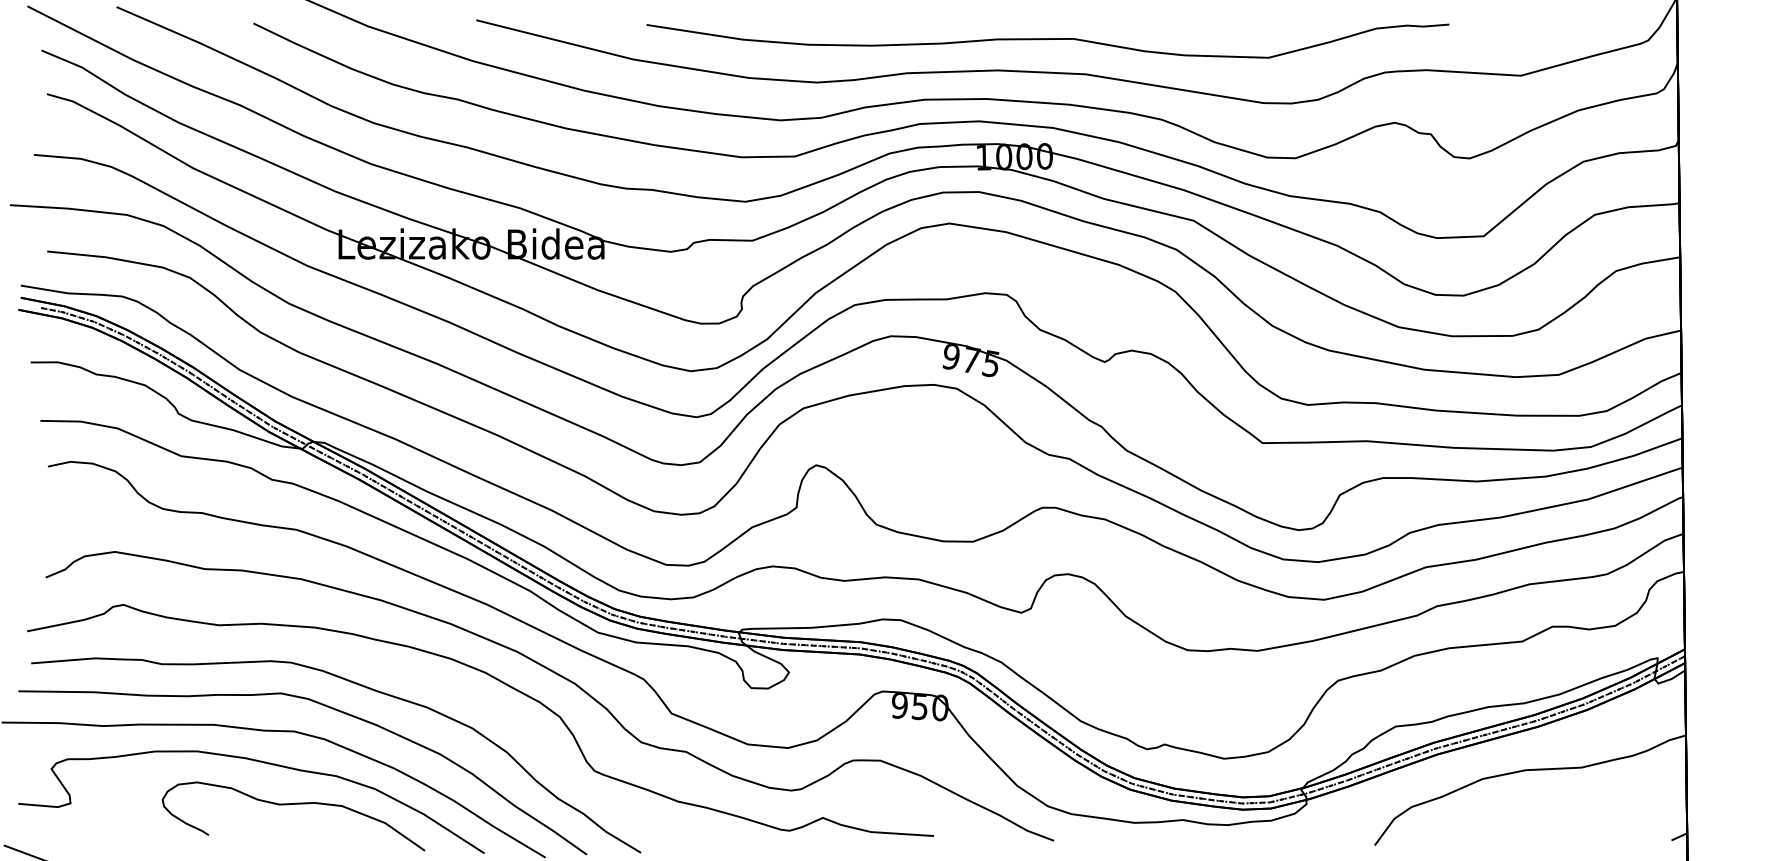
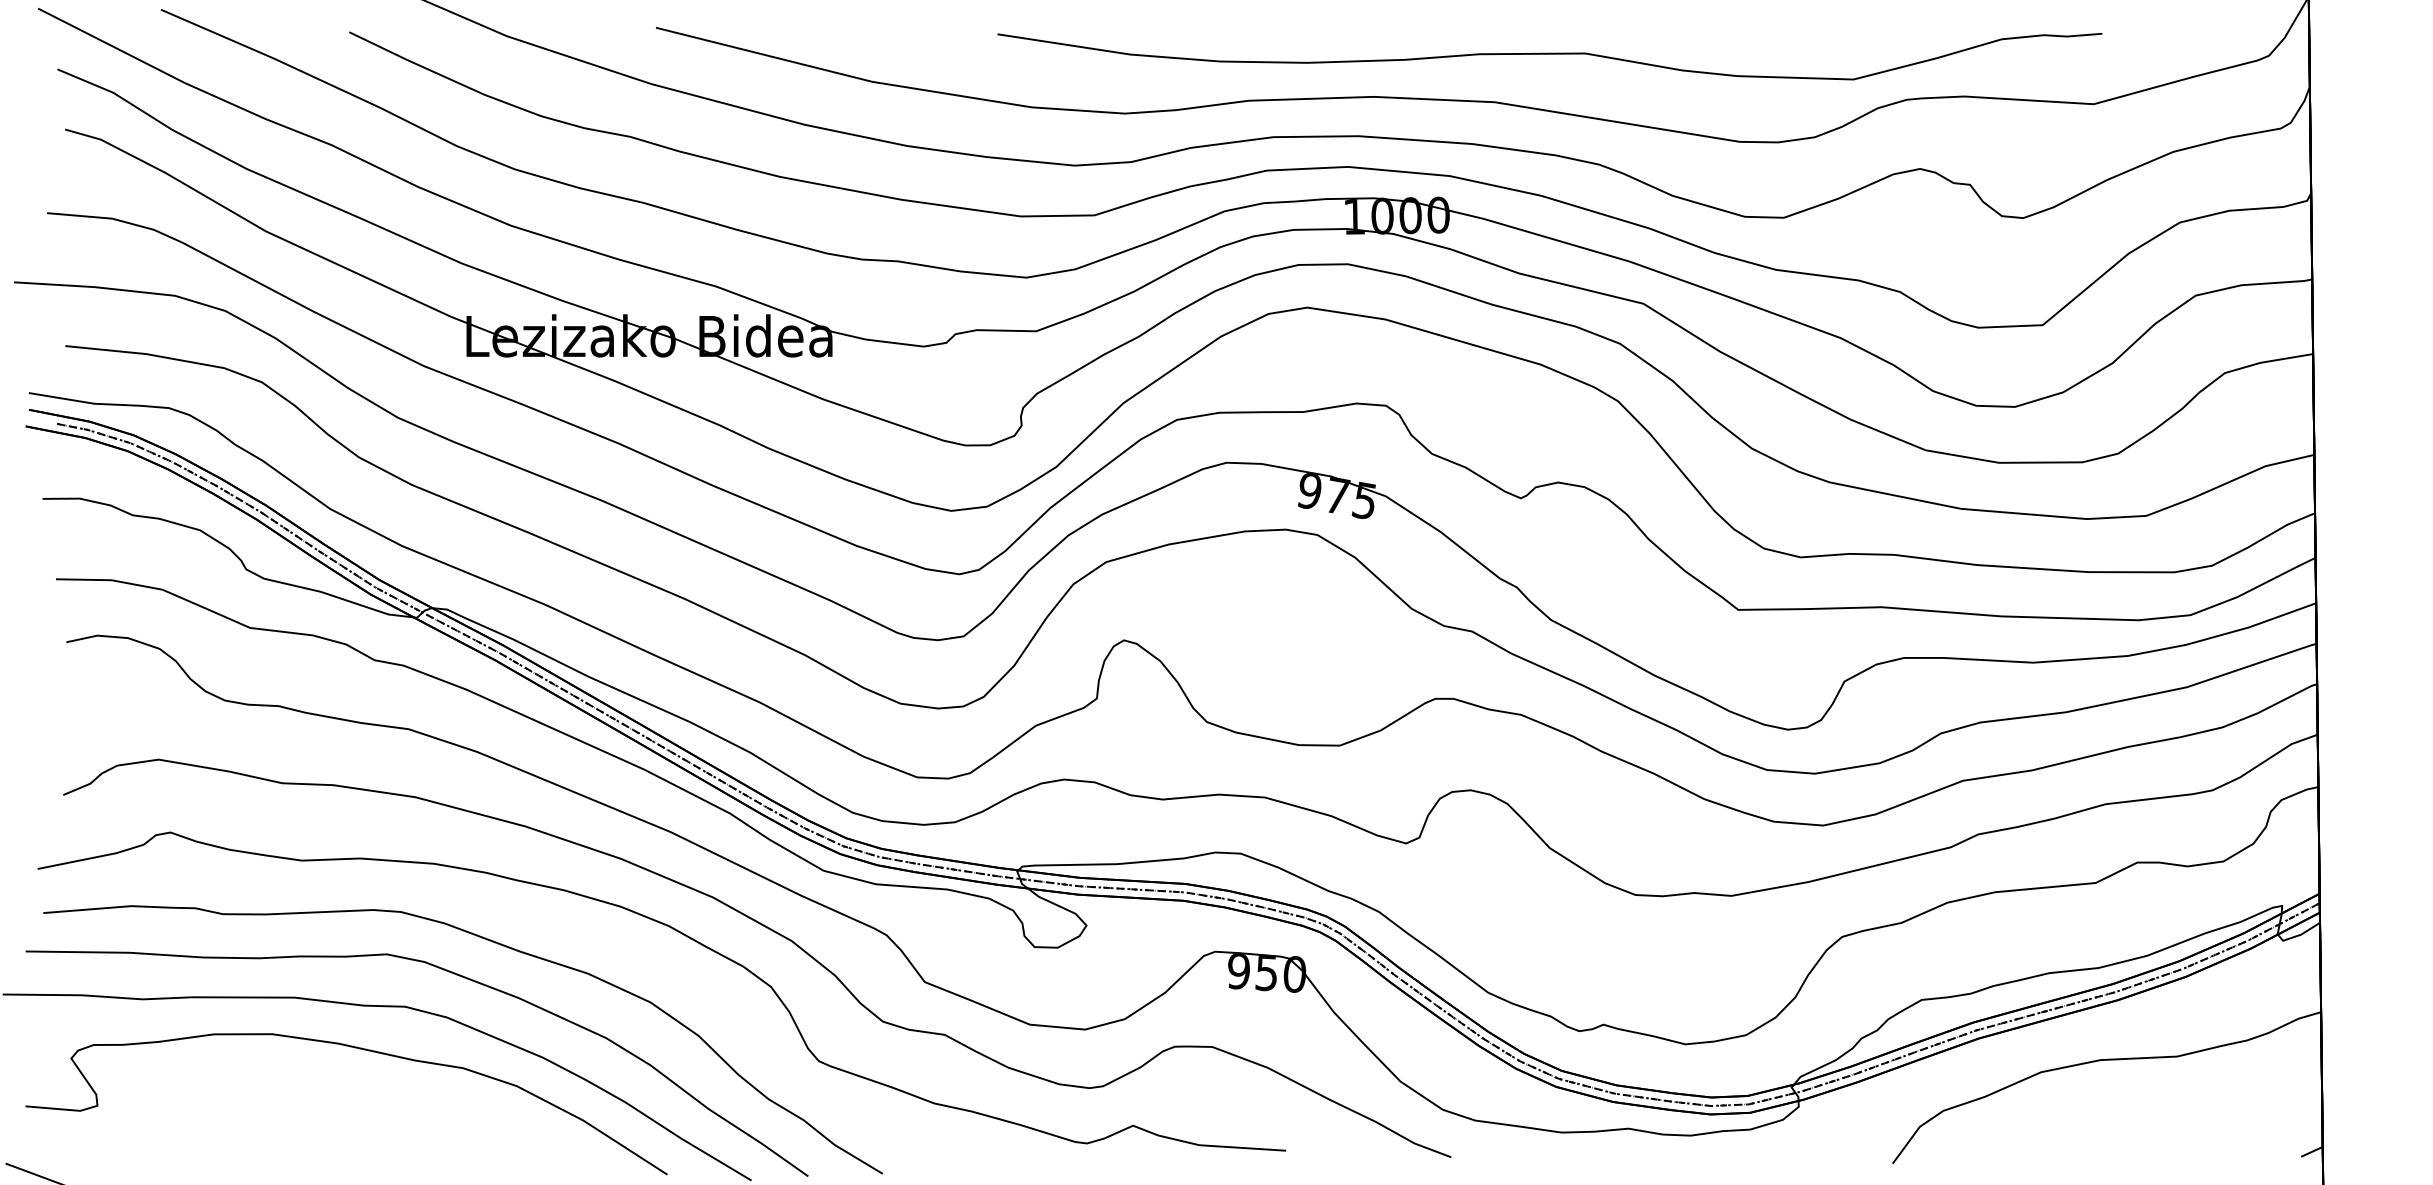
curve: (1047, 39) -> (1549, 54), moved
curve: (293, 804) -> (404, 1107), removed

